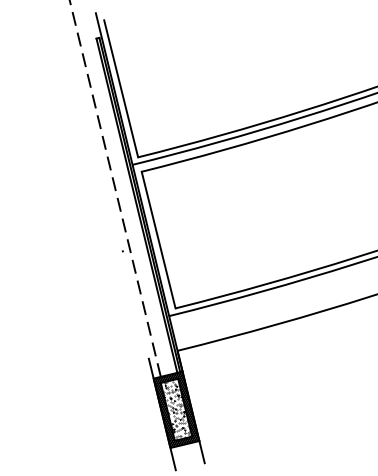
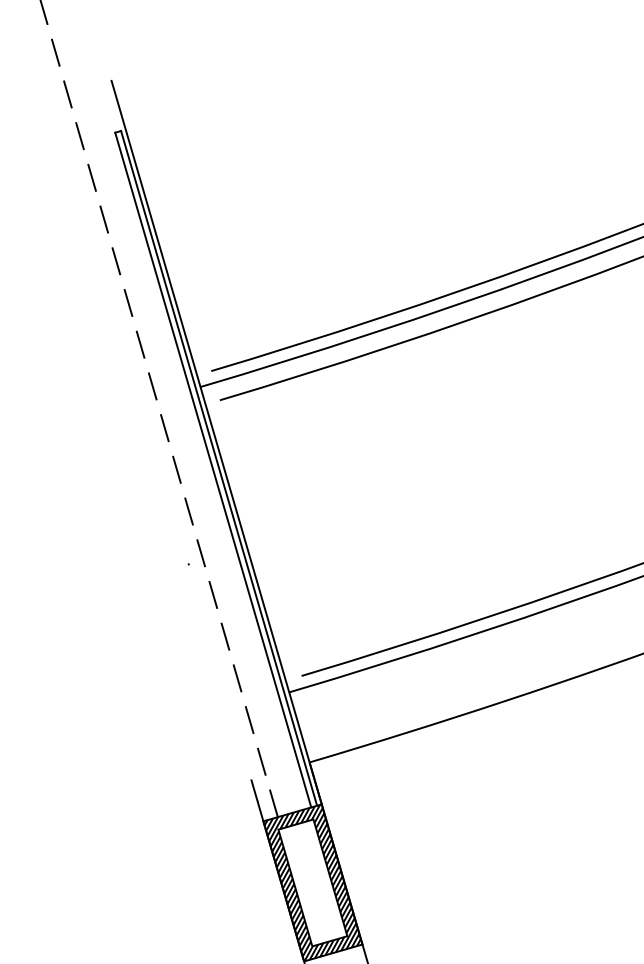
line: (121, 88) -> (170, 232), removed
line: (158, 239) -> (260, 536), removed
hatch: (177, 409) -> (314, 882), removed

